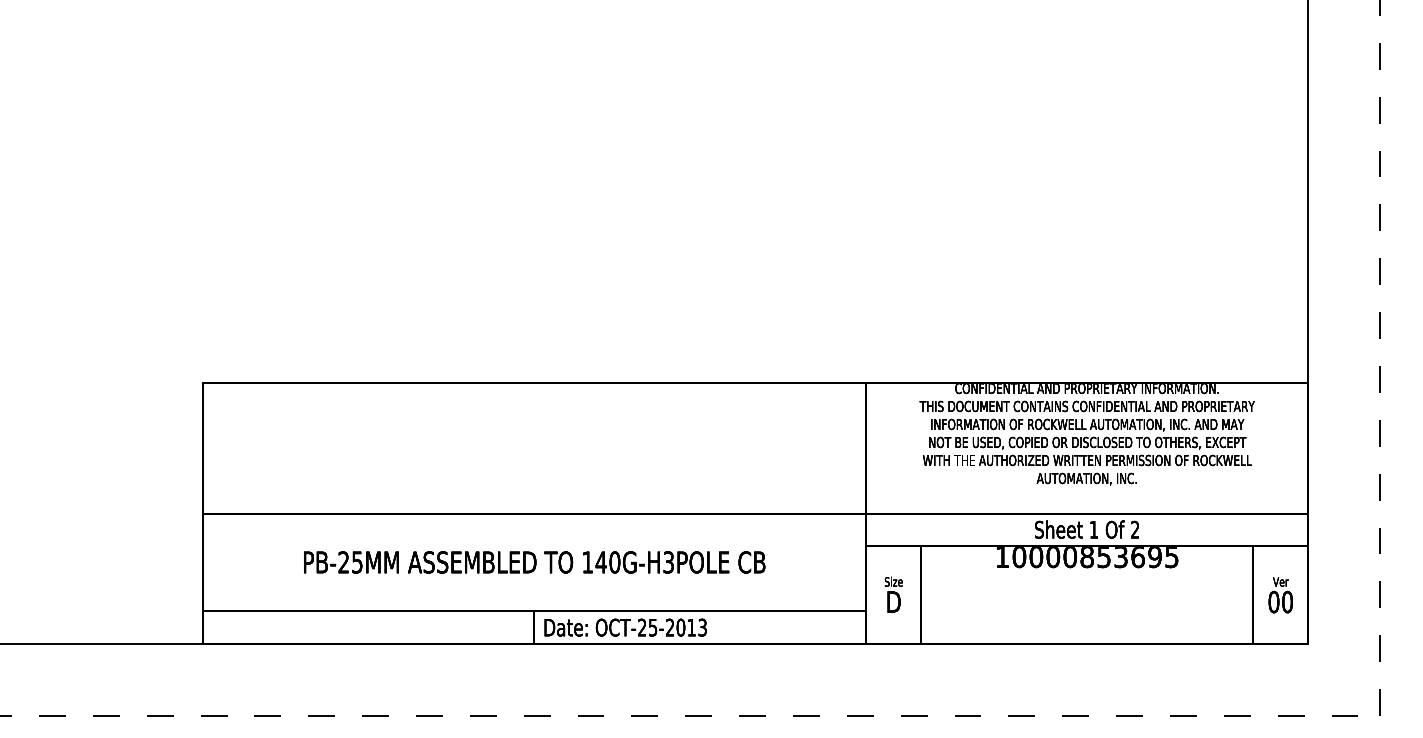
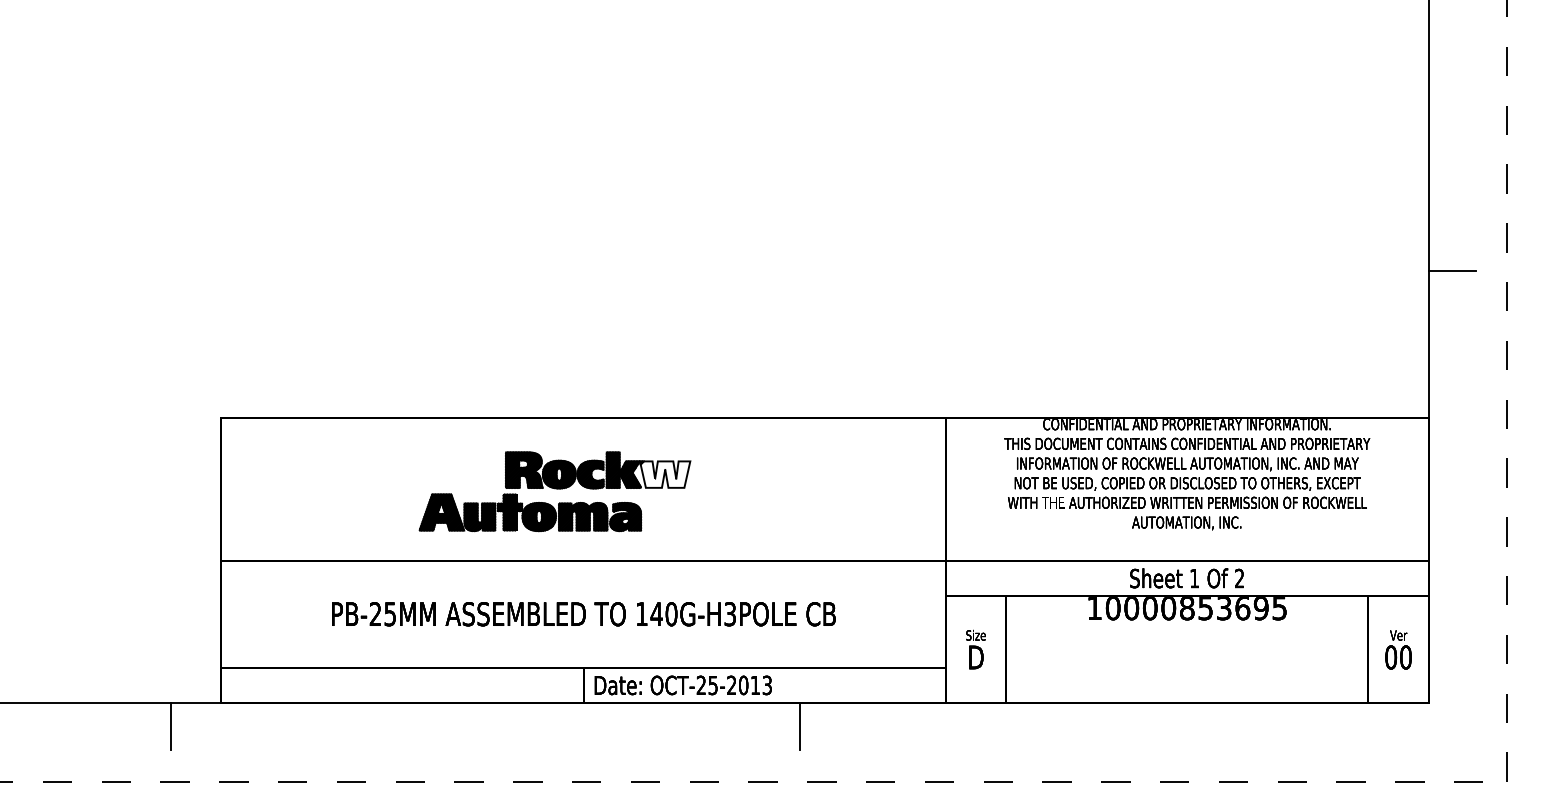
line: (1329, 247) -> (1451, 270), added
part: (507, 450) -> (554, 491), added
line: (156, 665) -> (171, 726), added
line: (732, 665) -> (799, 726), added

